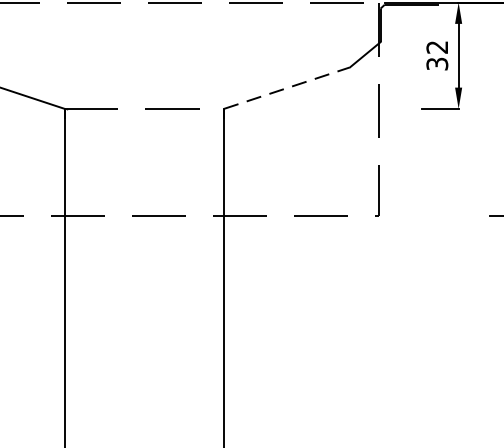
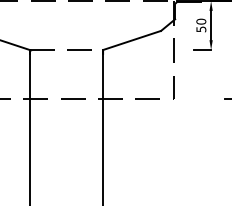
text: (437, 53) -> (201, 24), 32 -> 50
line: (287, 88) -> (132, 40), dashed -> solid

